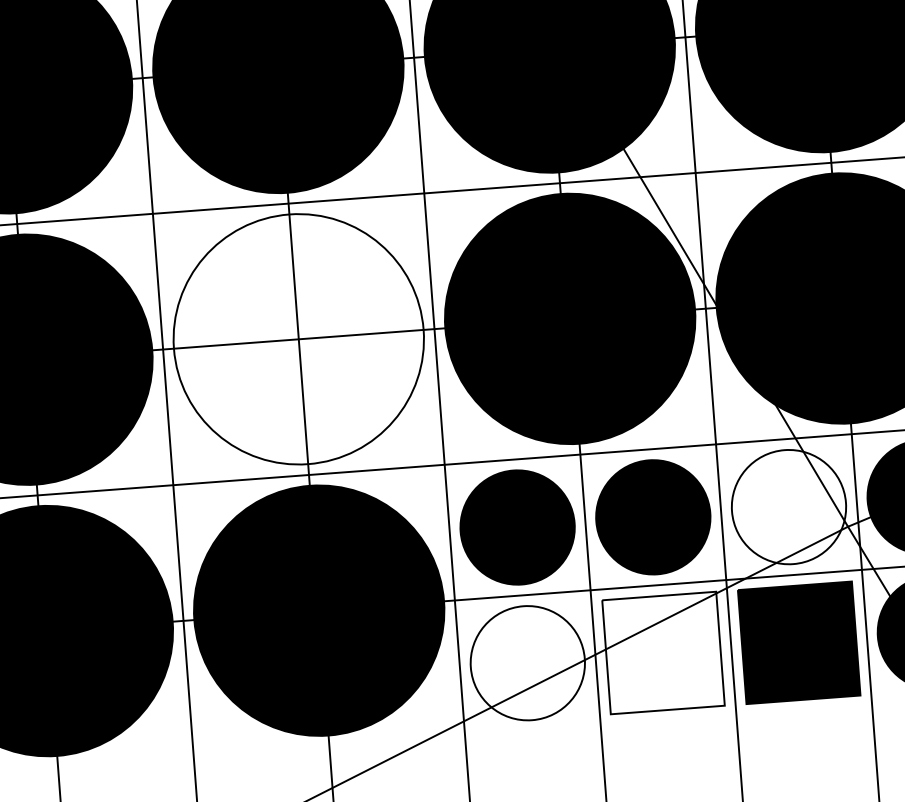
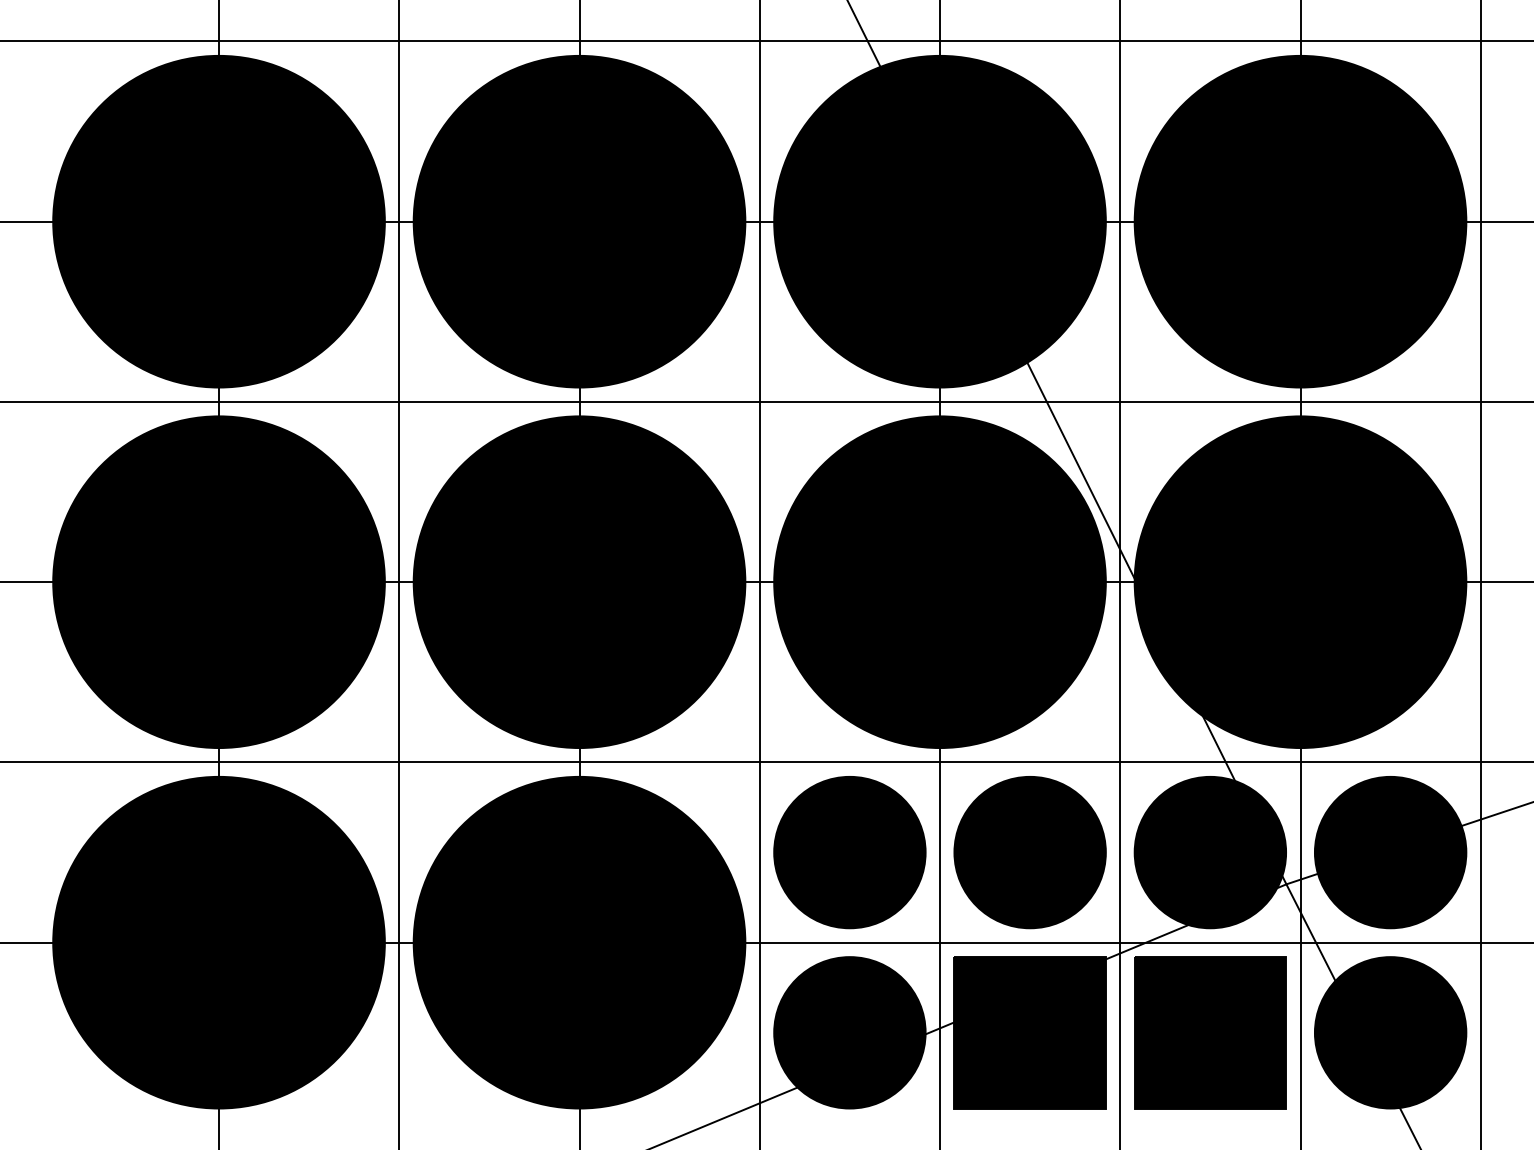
fill: (298, 339) -> (579, 582), added
fill: (789, 507) -> (1210, 852), added
fill: (663, 652) -> (1029, 1032), added
fill: (527, 663) -> (849, 1032), added

